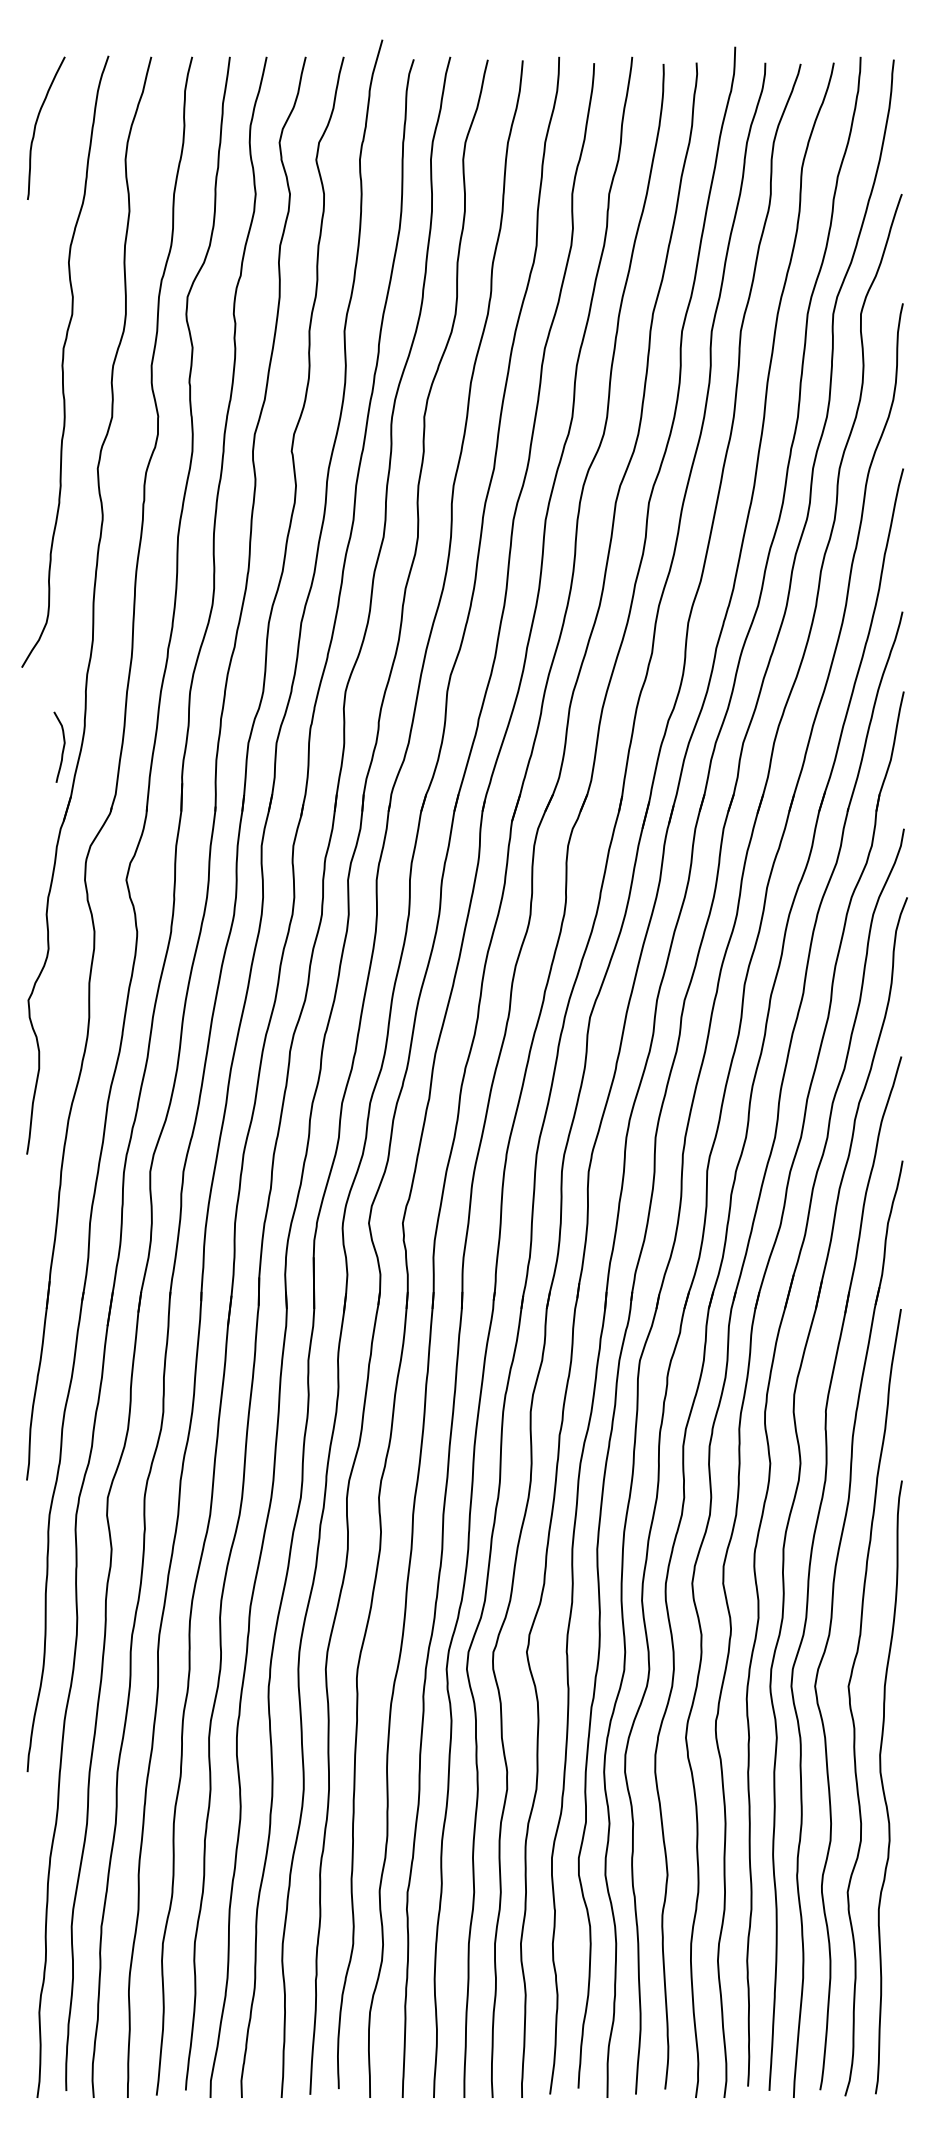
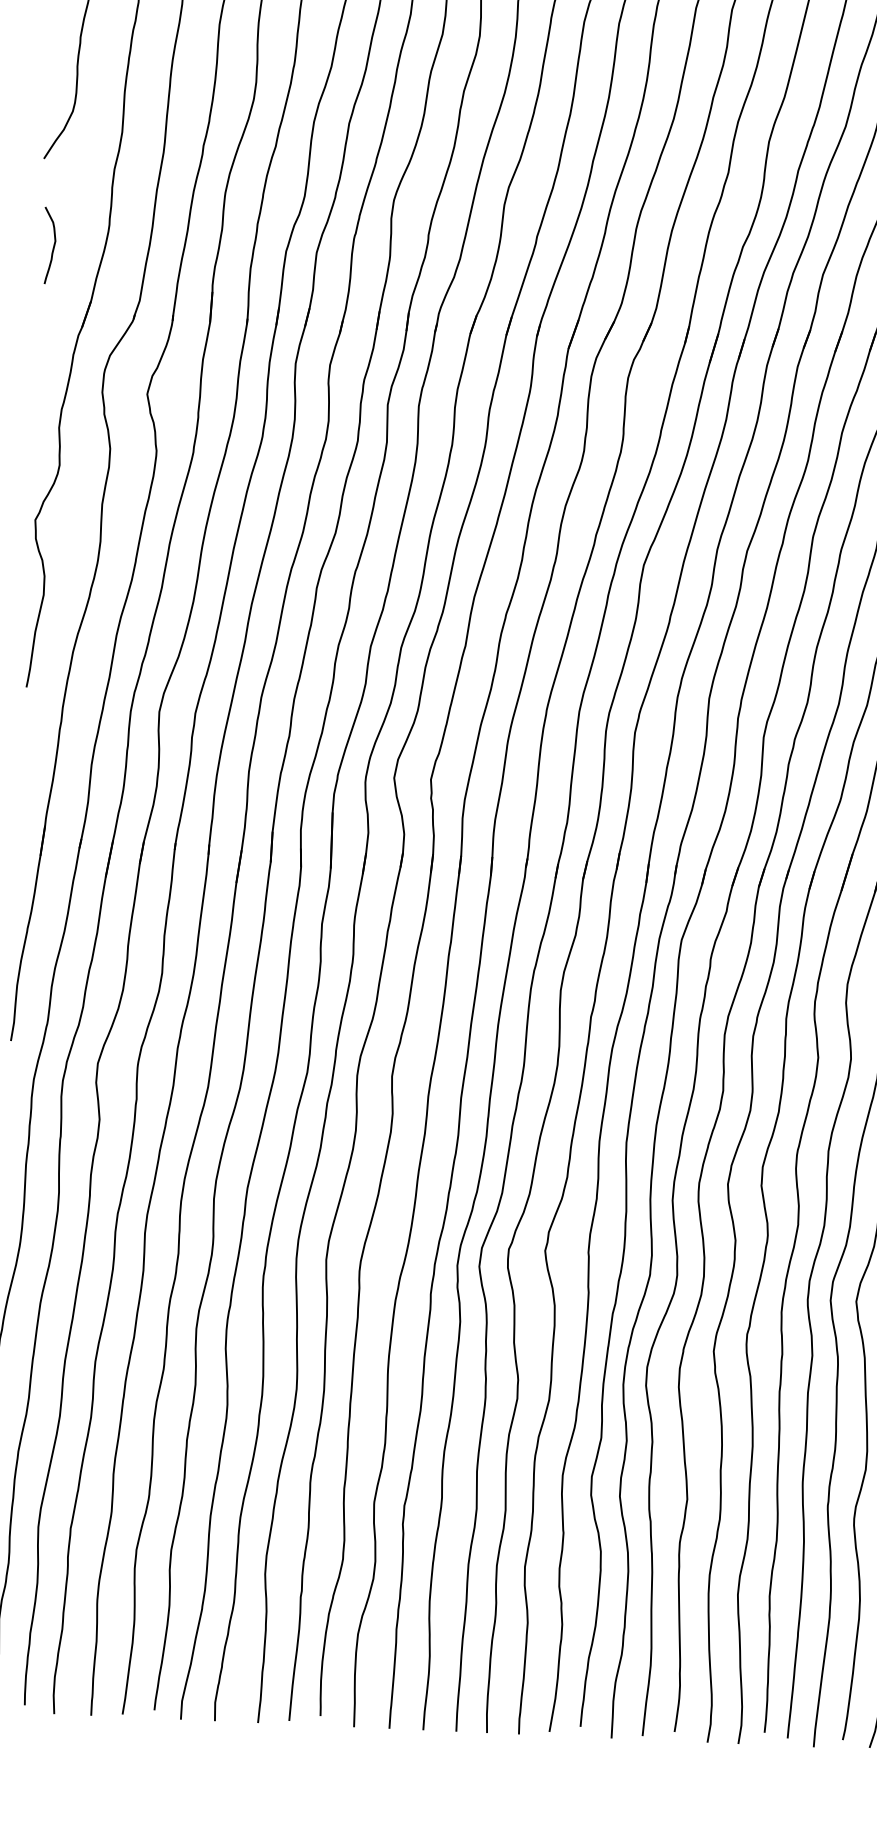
curve: (62, 748) -> (52, 247), moved

